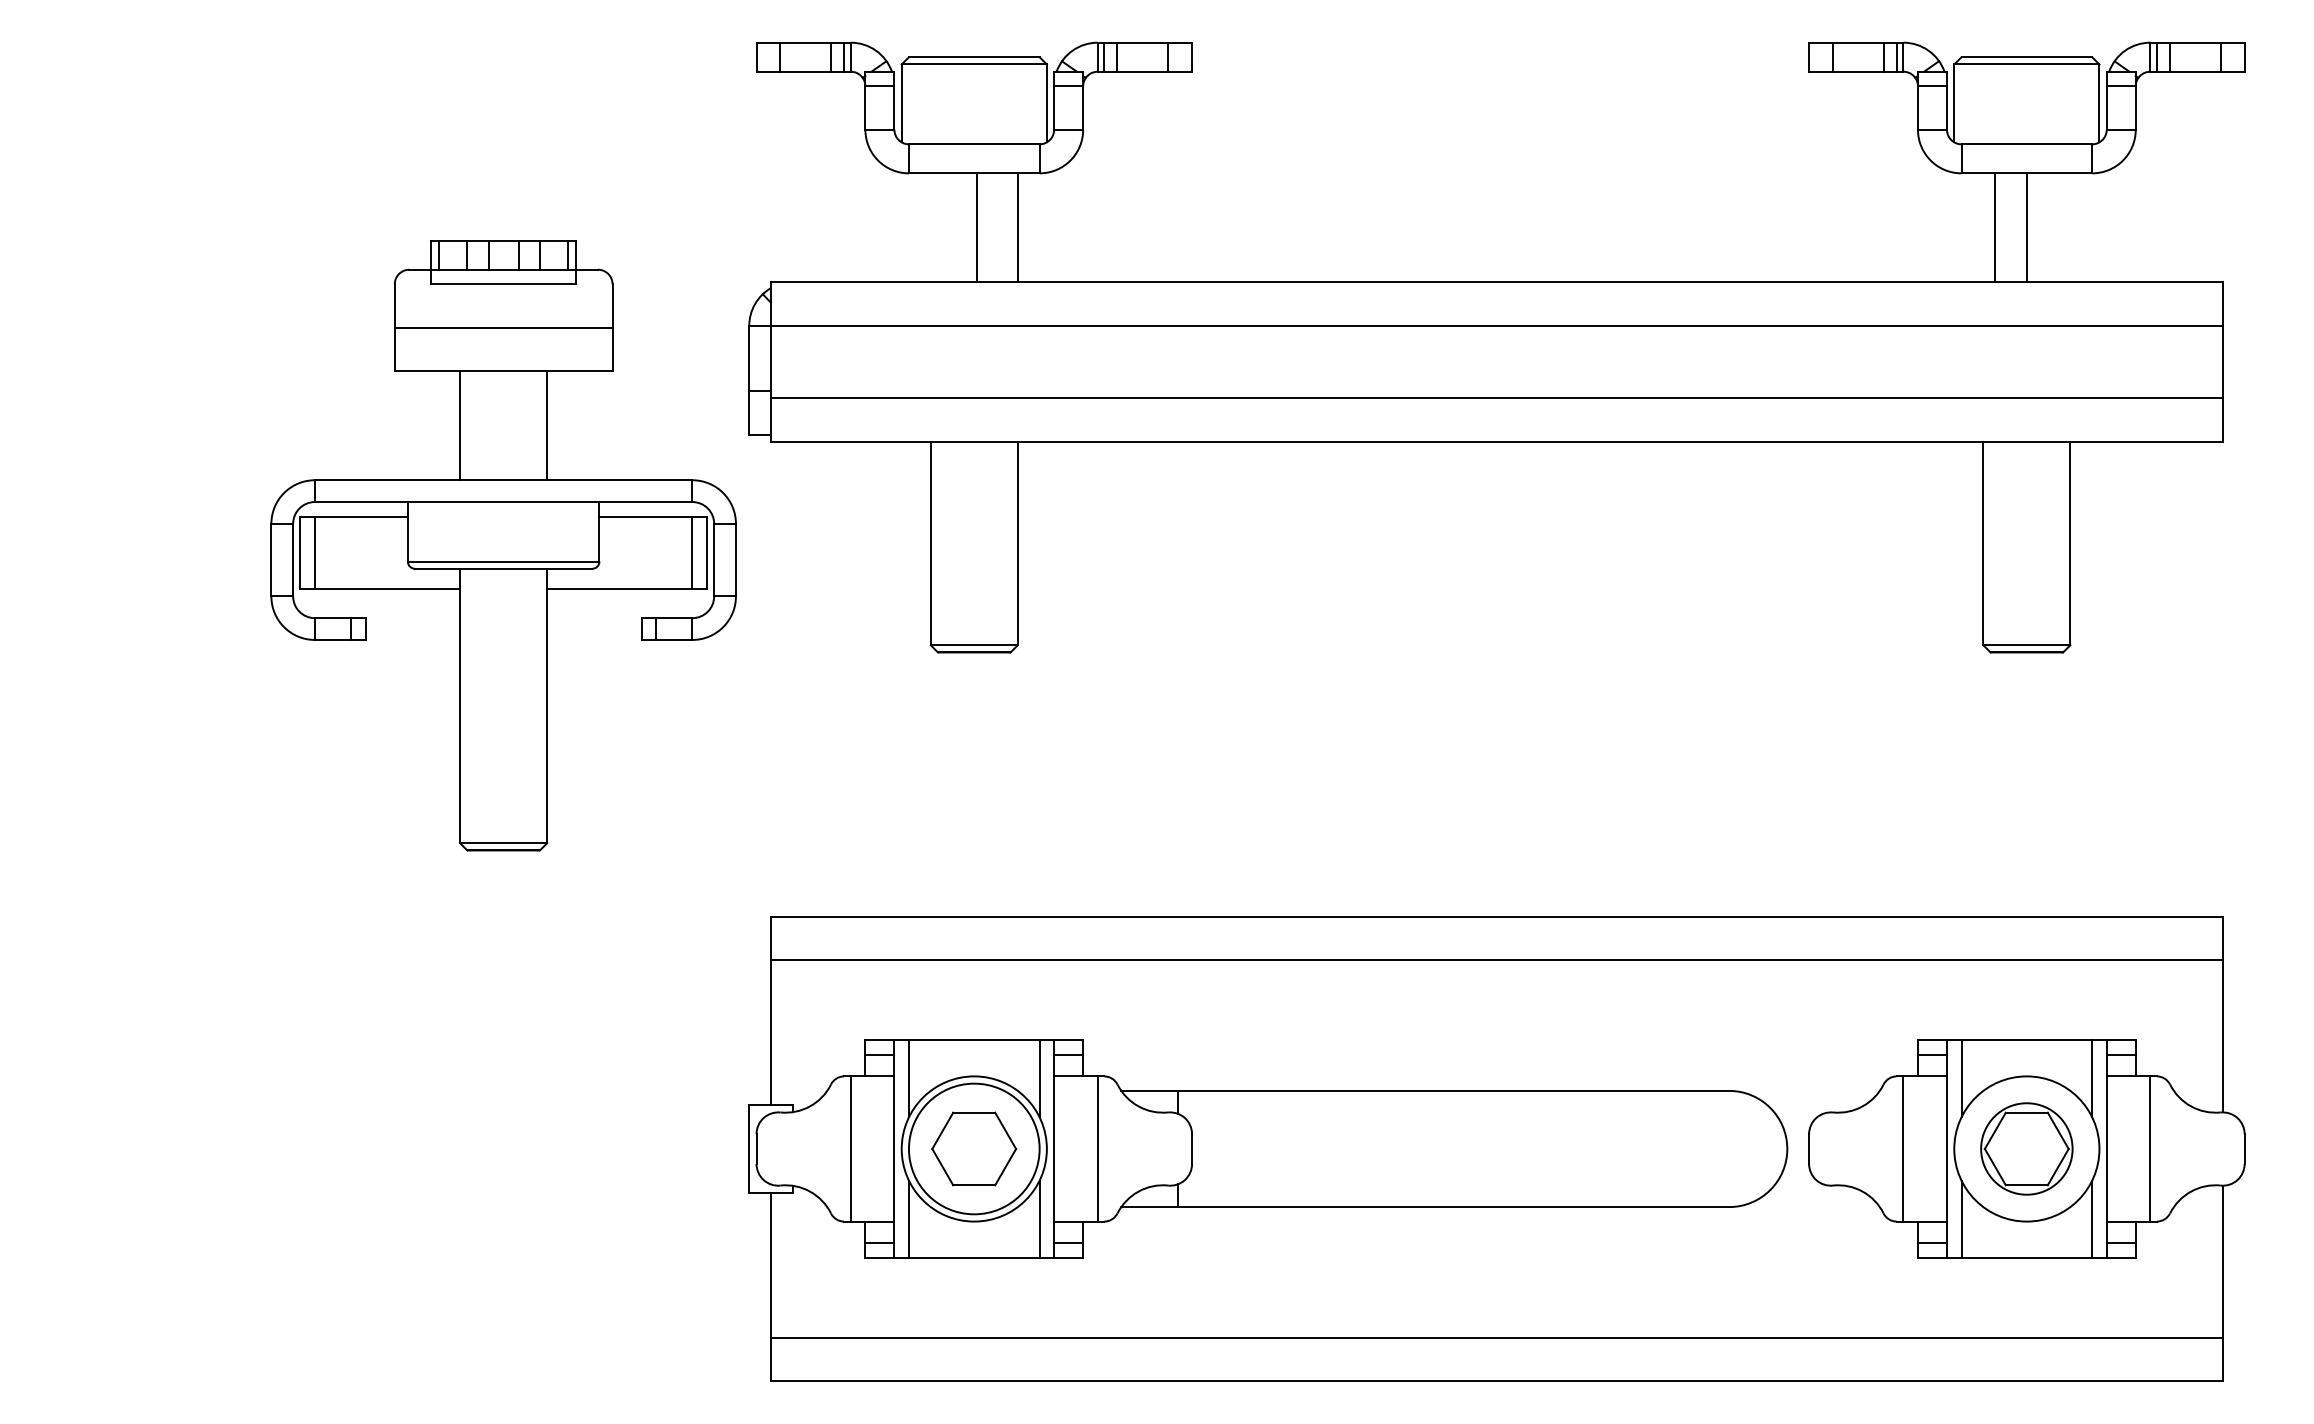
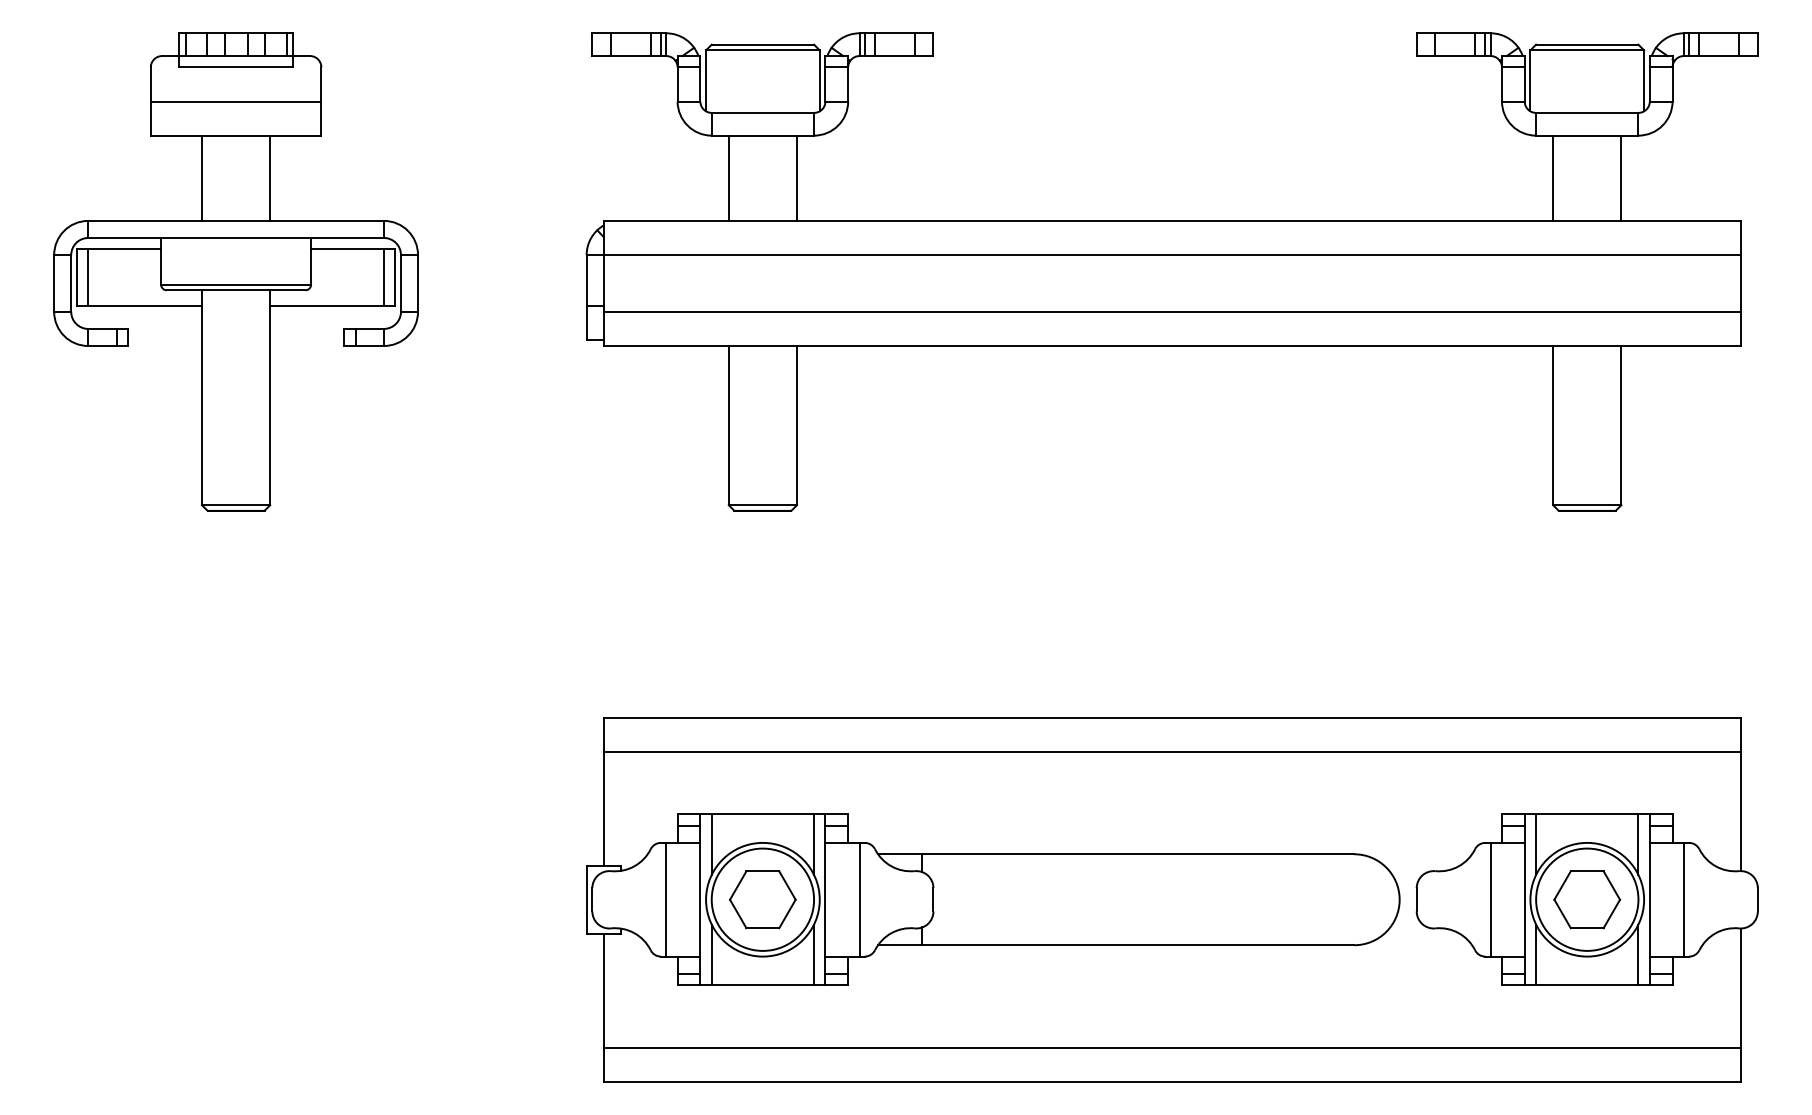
line: (976, 227) -> (728, 178), moved
line: (1995, 227) -> (1621, 178), moved
line: (2027, 227) -> (1553, 178), moved
part: (503, 545) -> (235, 272), moved
circle: (2026, 1148) -> (1586, 899), size x1.43

